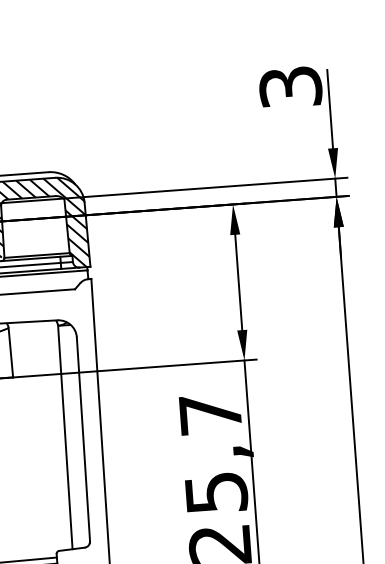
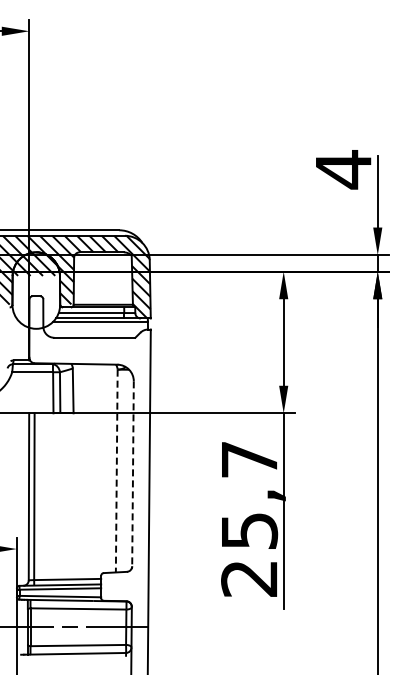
text: (290, 87) -> (343, 169), 3 -> 4
line: (65, 438) -> (116, 471), solid -> dashed
line: (83, 438) -> (133, 473), solid -> dashed

